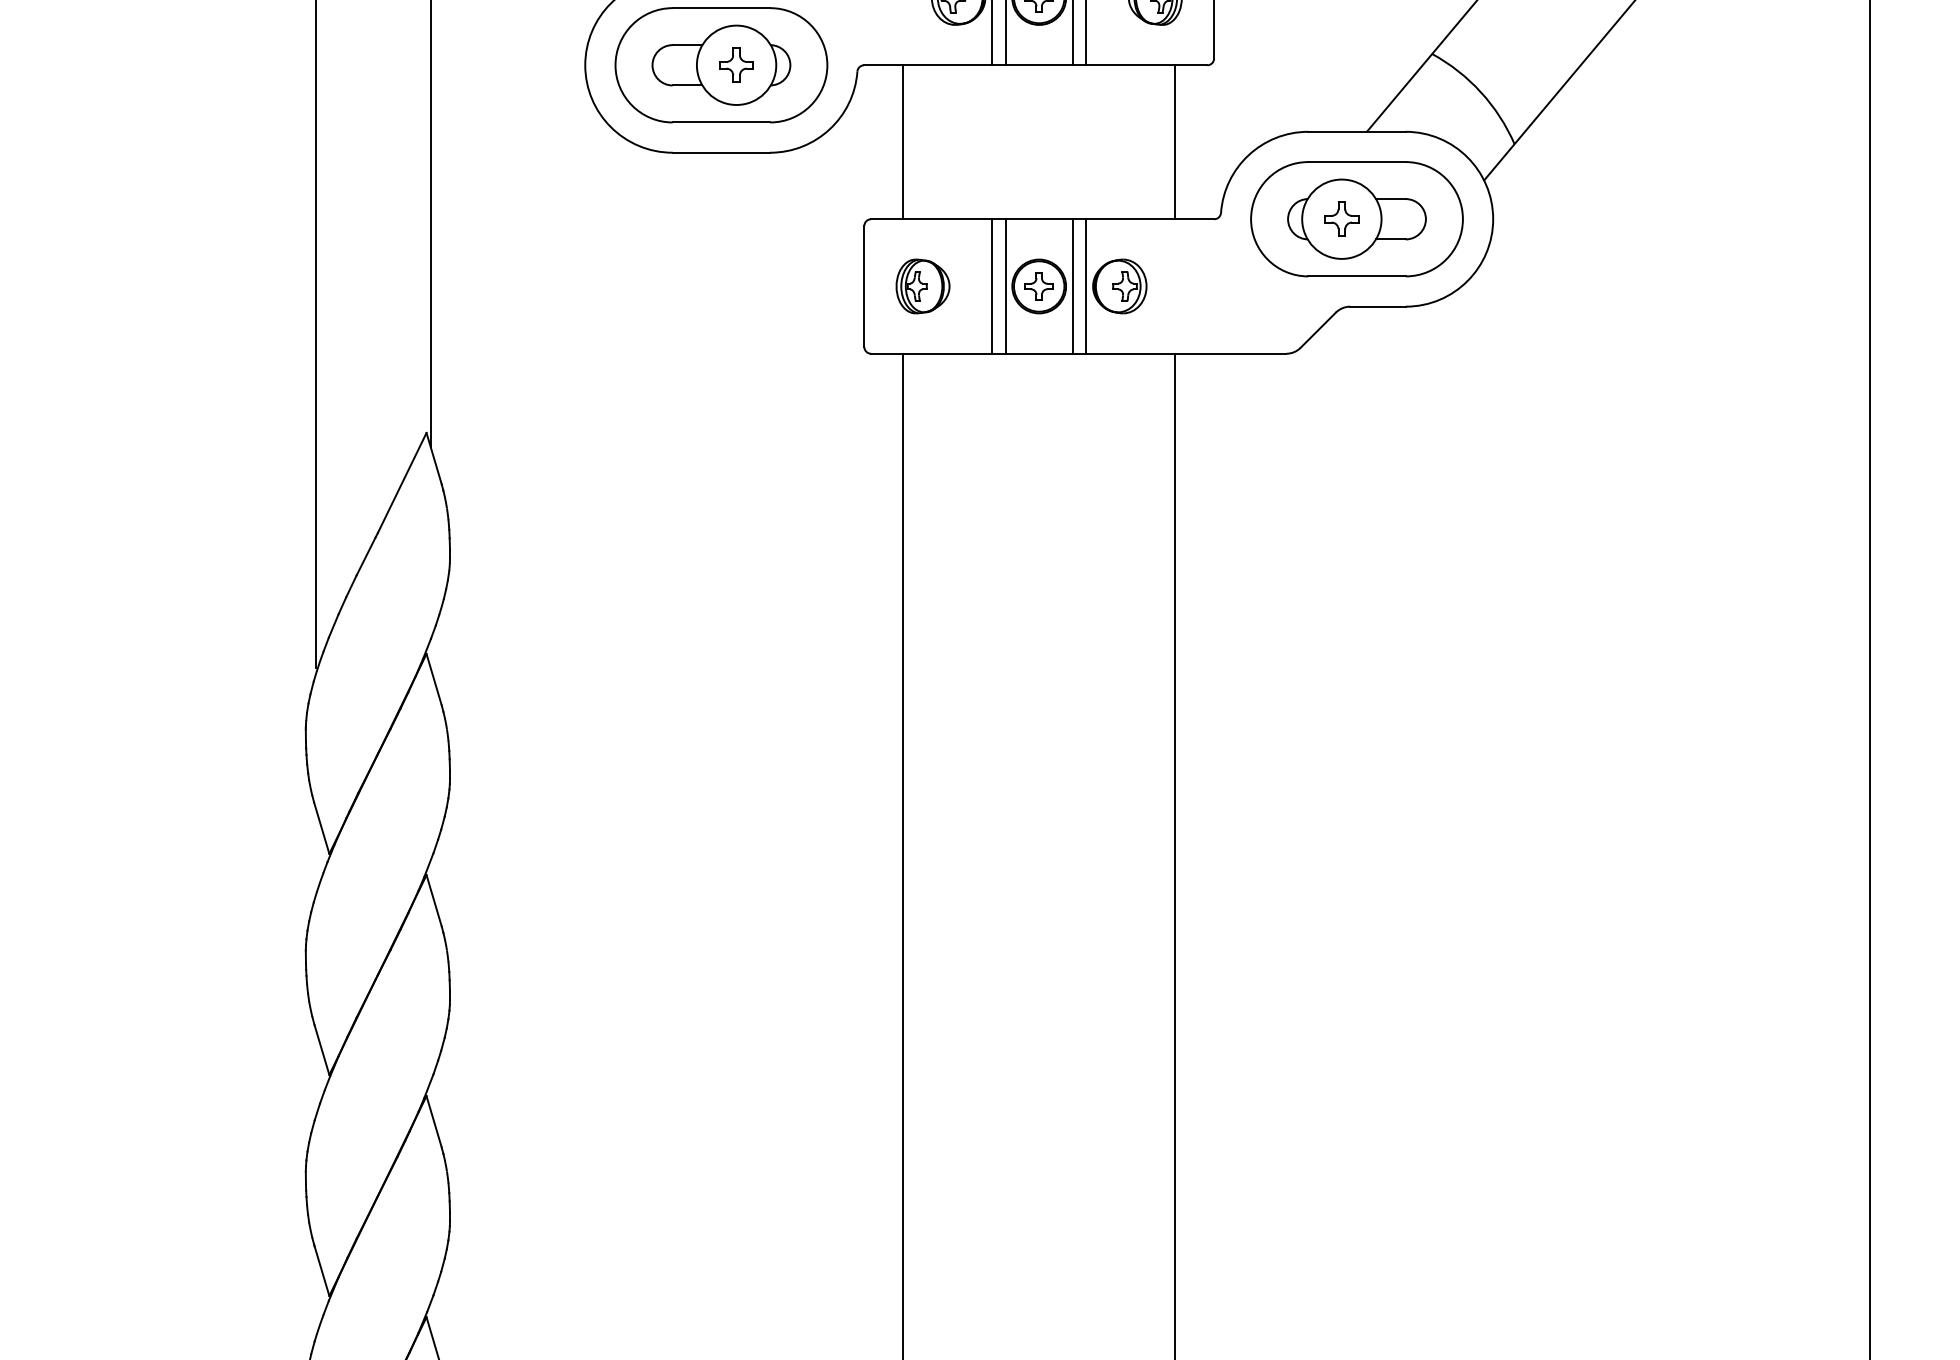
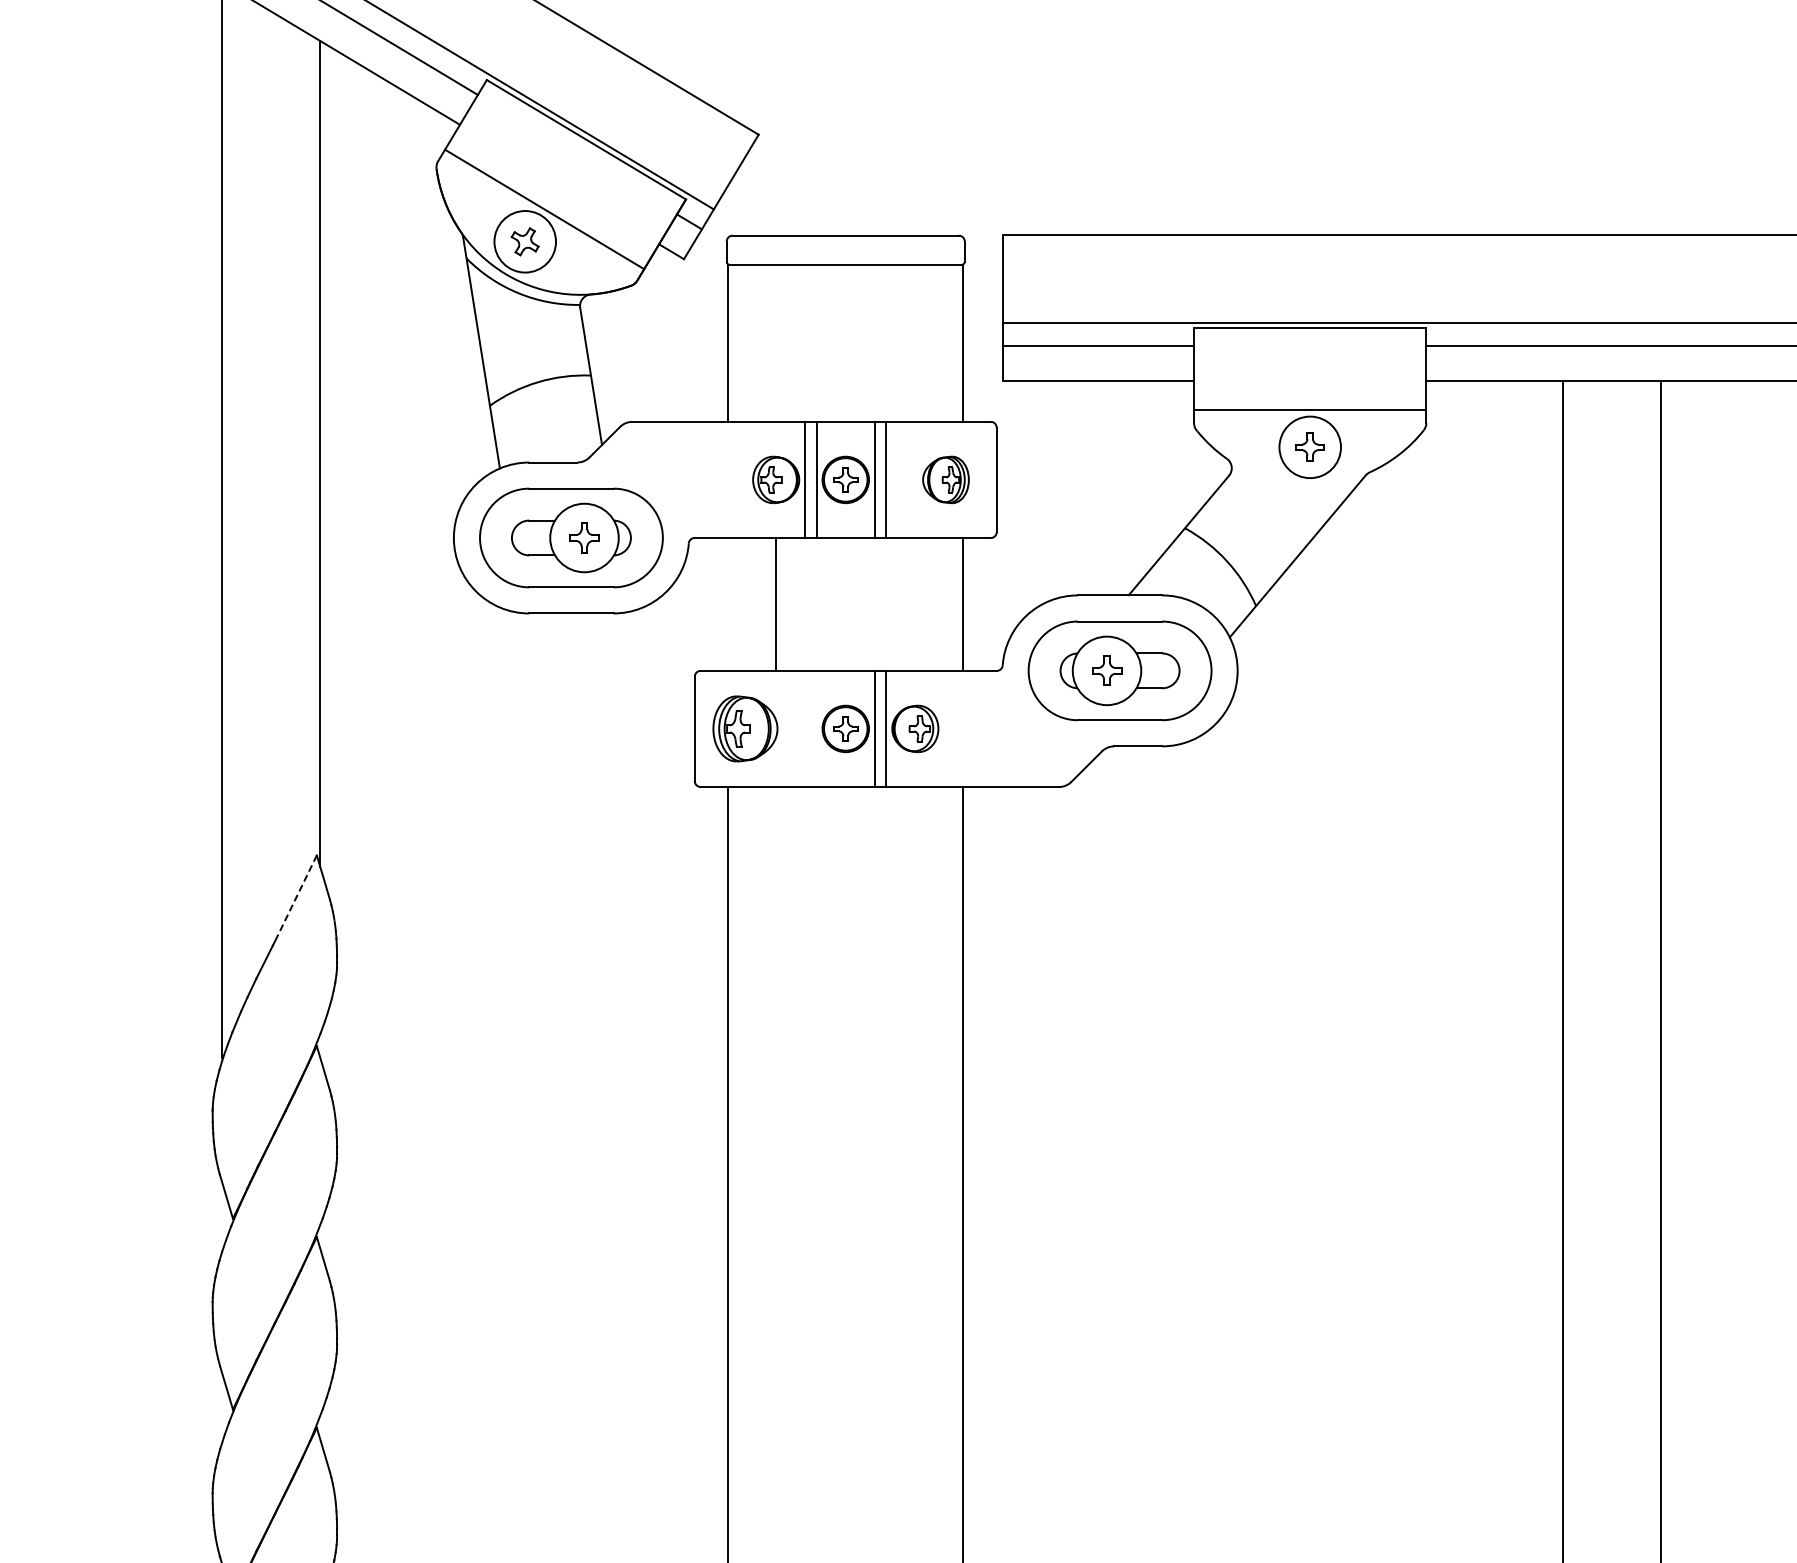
line: (903, 142) -> (776, 604), moved
part: (923, 285) -> (745, 728), size x1.4
line: (992, 285) -> (805, 728), removed
line: (1005, 285) -> (816, 728), removed
line: (401, 482) -> (295, 898), solid -> dashed

